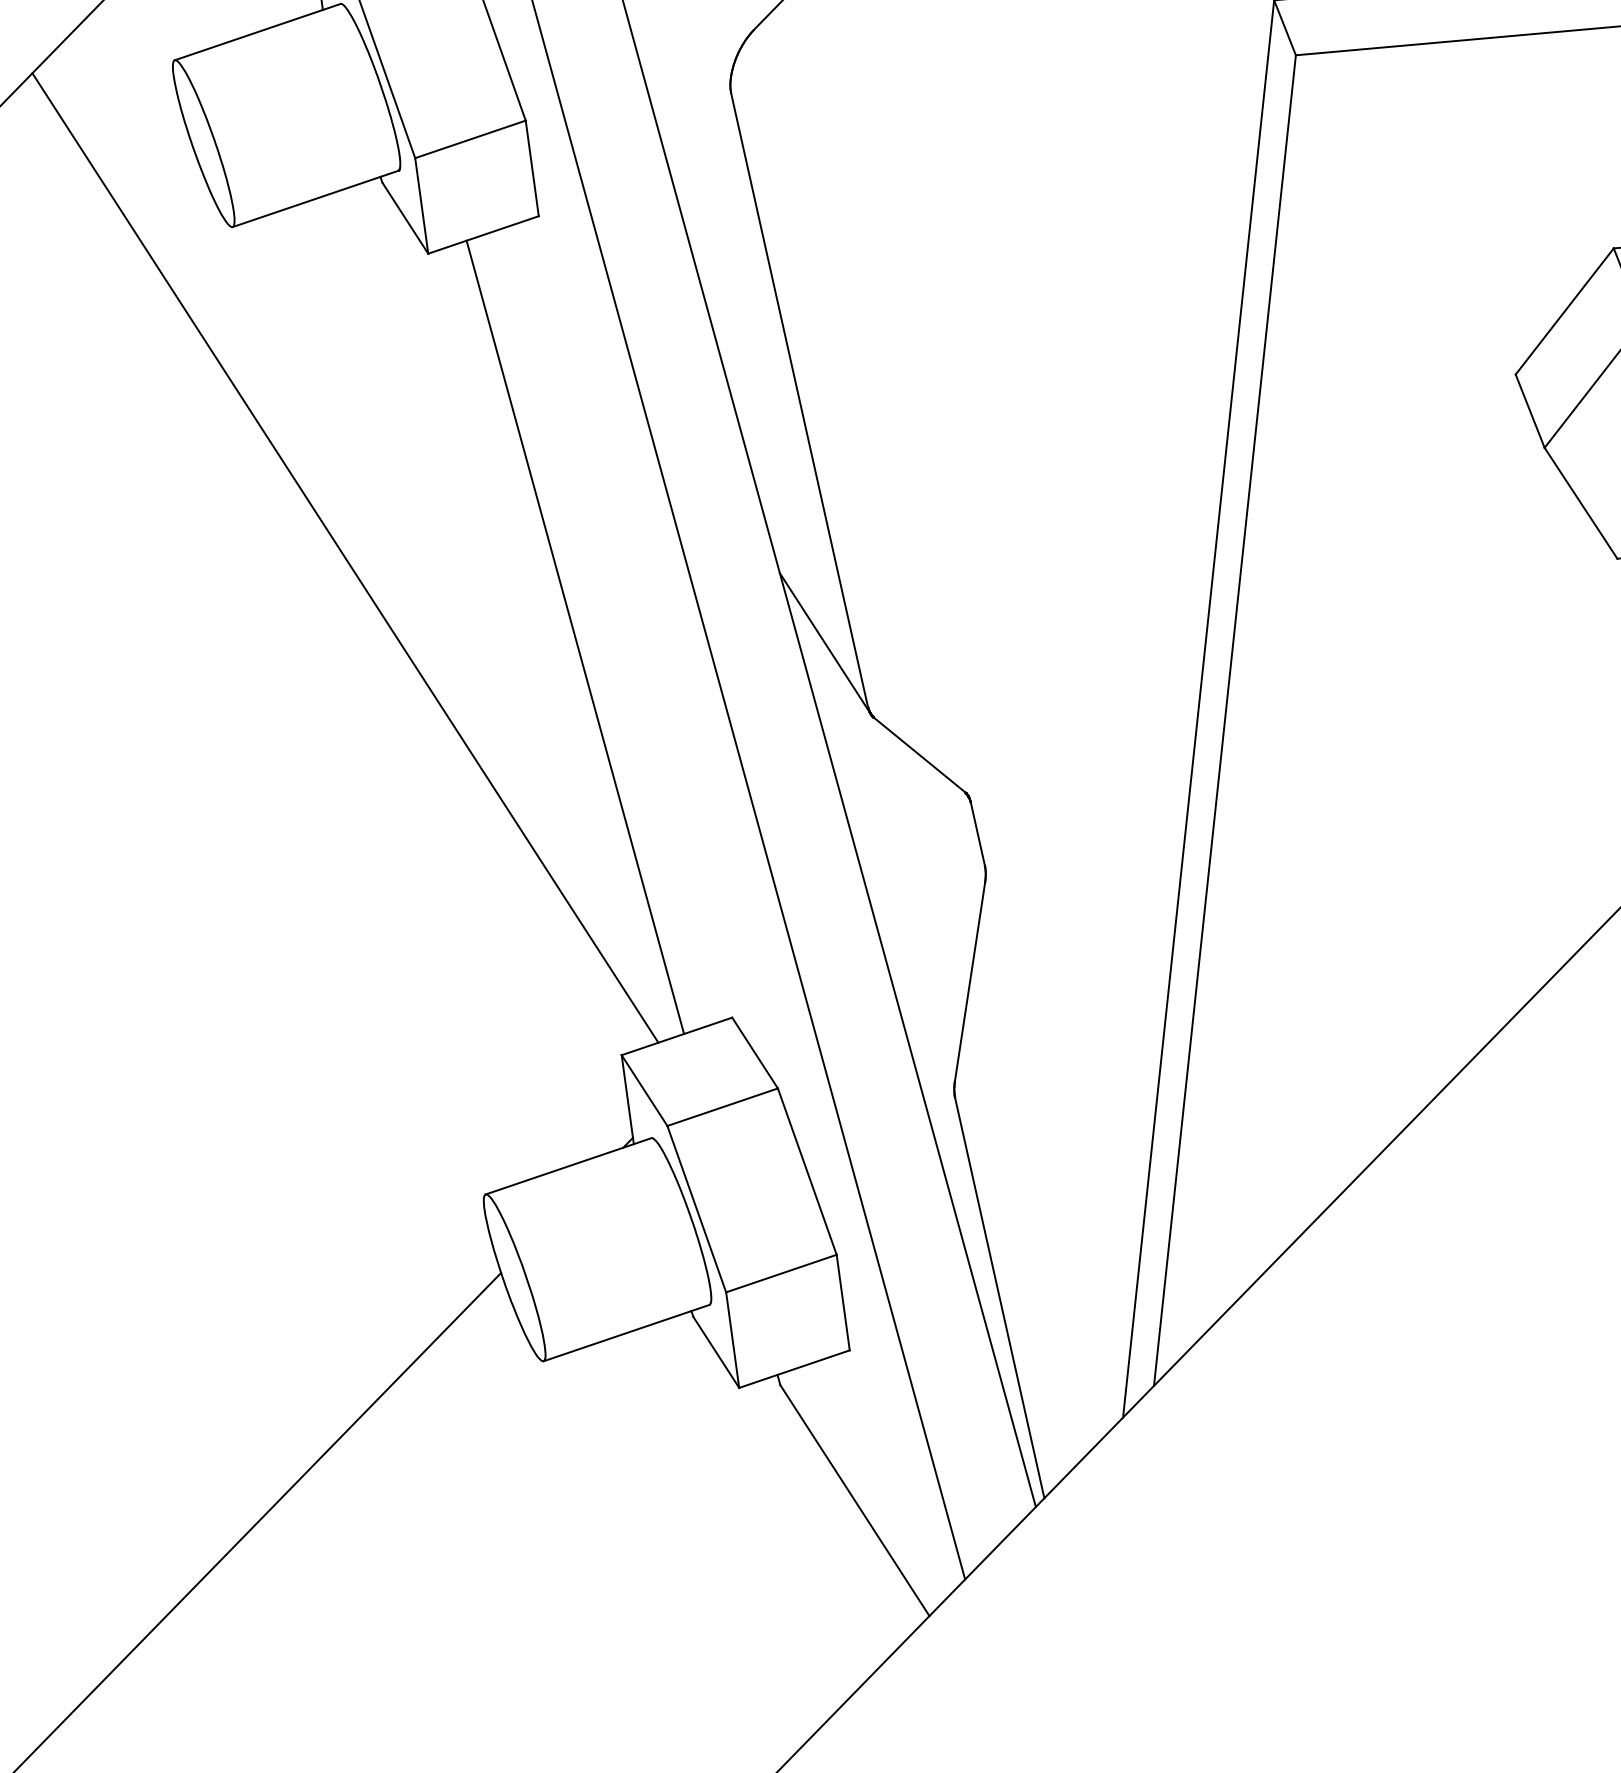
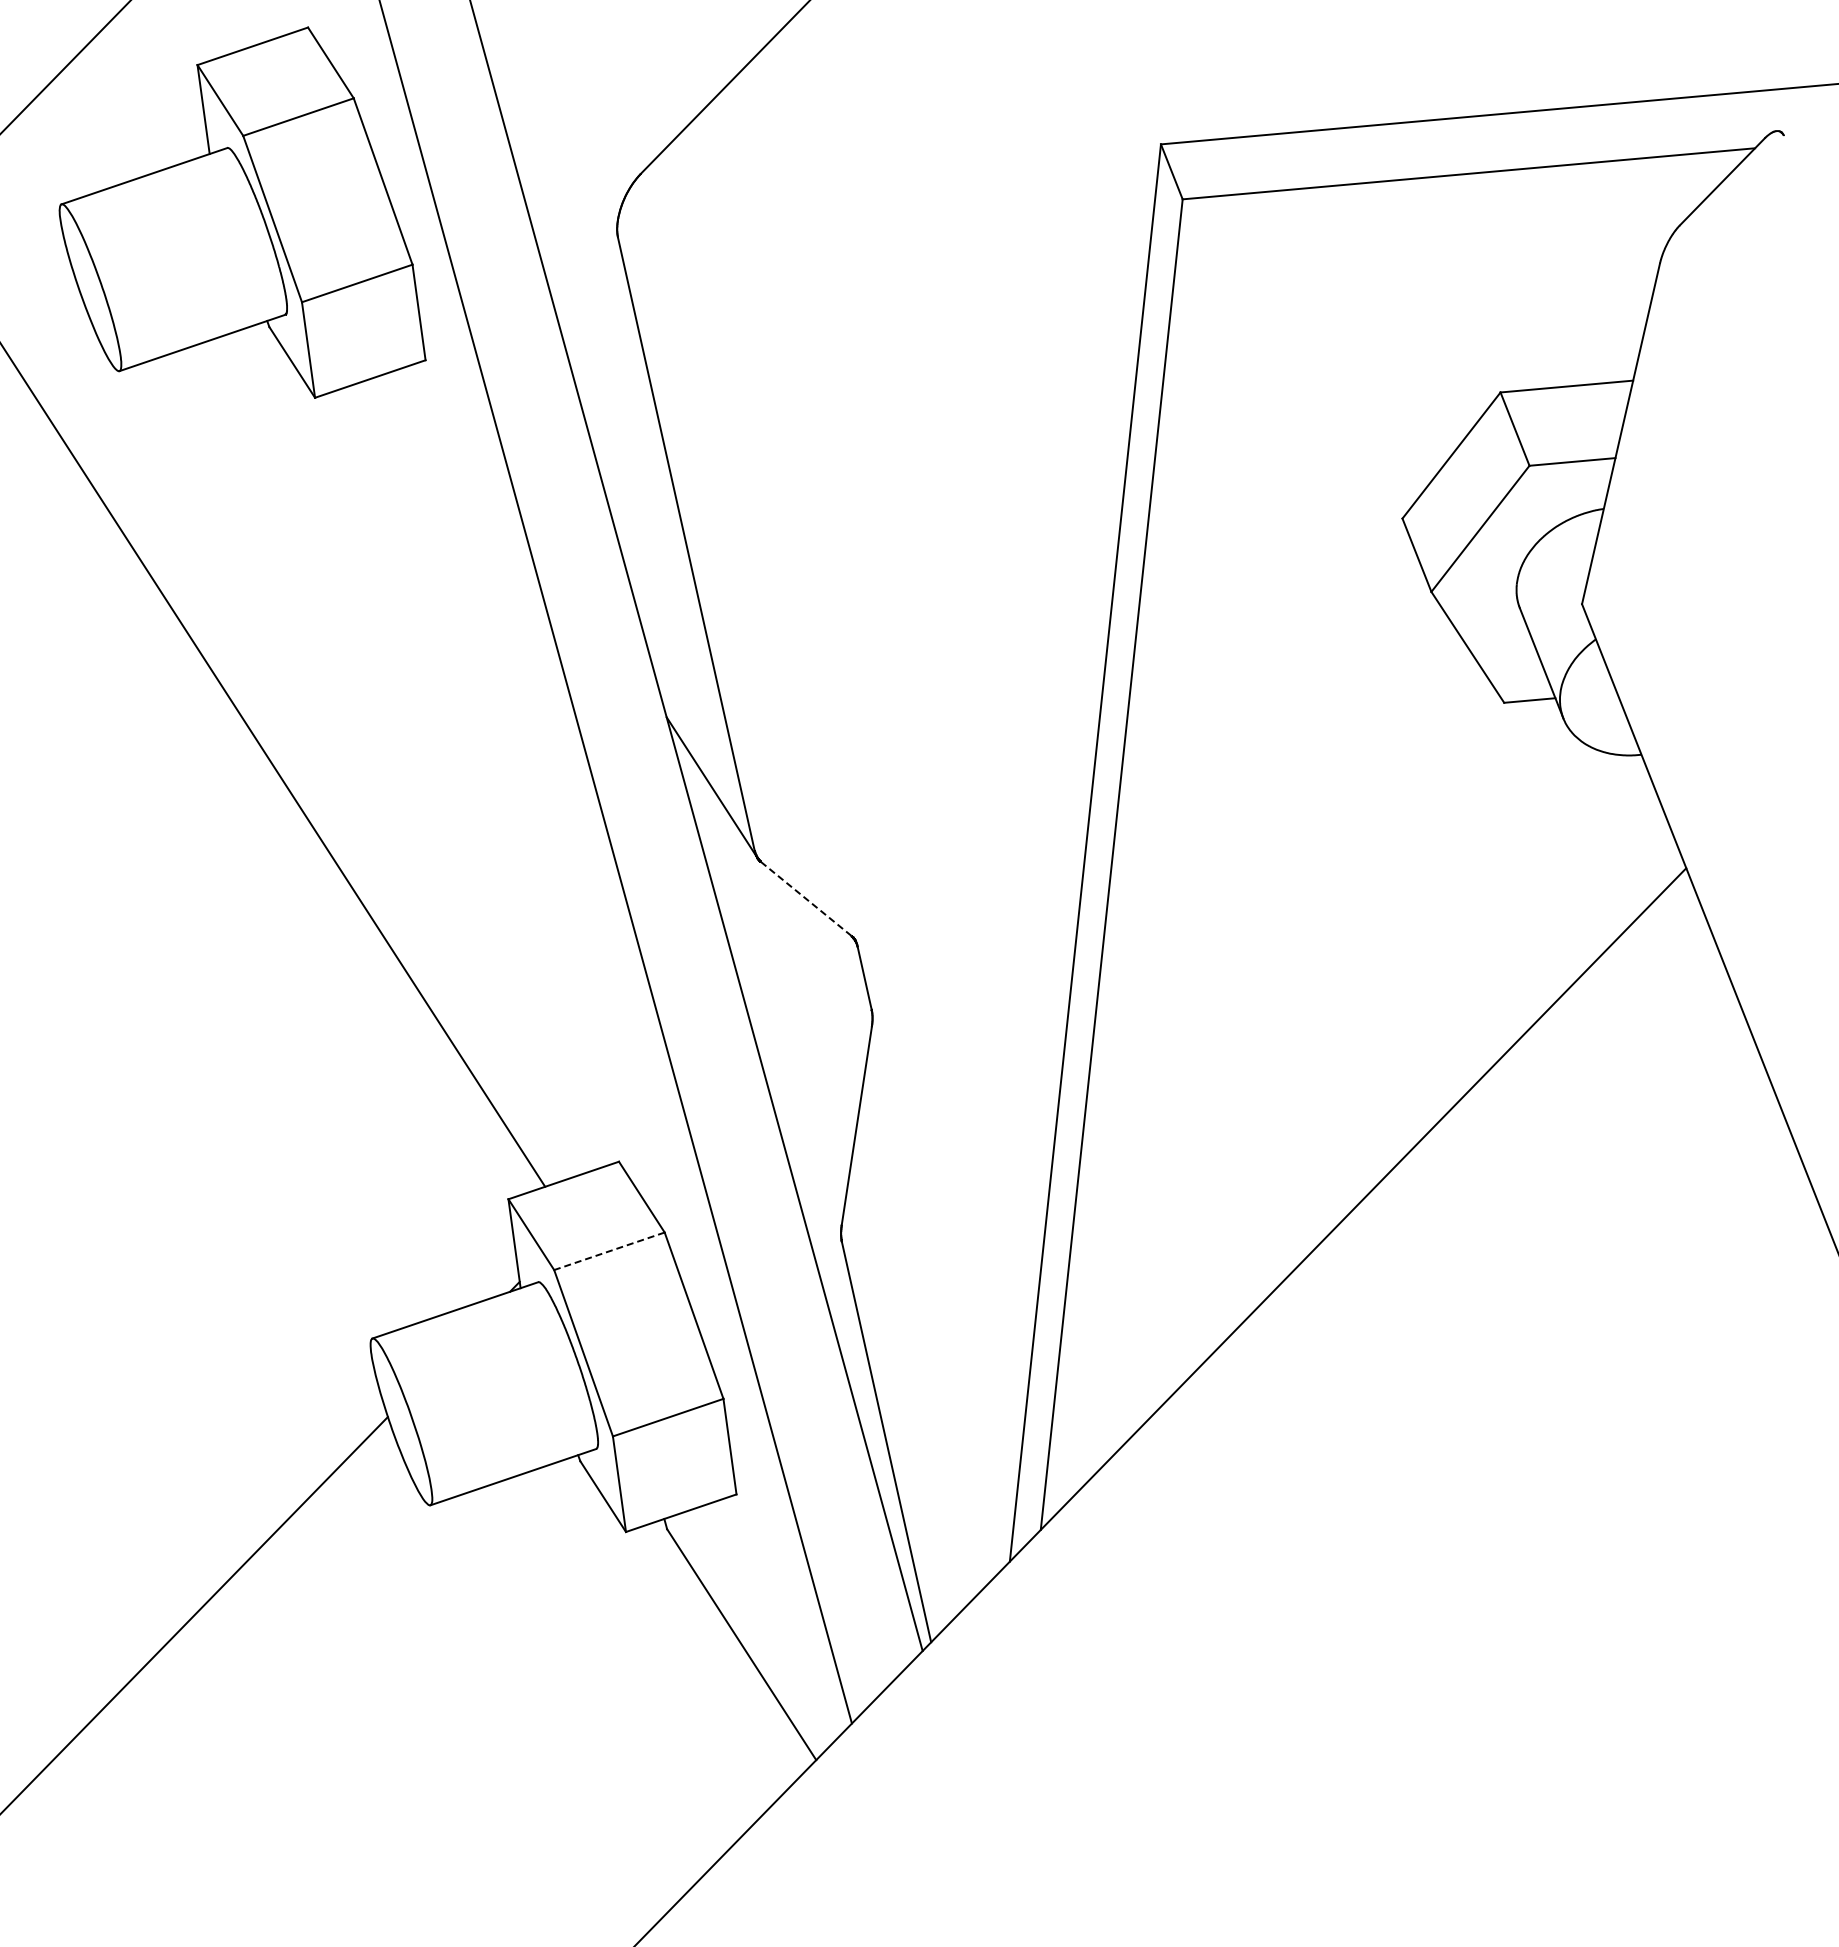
line: (574, 637) -> (461, 781), removed
line: (919, 755) -> (806, 899), solid -> dashed
line: (721, 1107) -> (608, 1251), solid -> dashed

